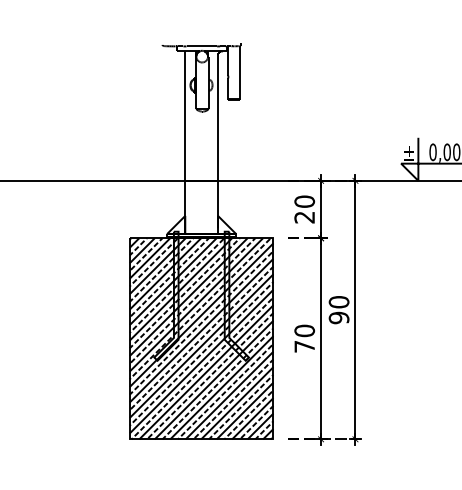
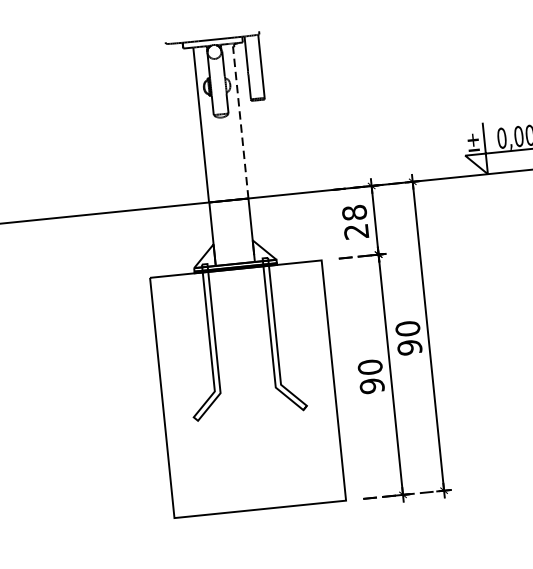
line: (218, 117) -> (241, 122), solid -> dashed
text: (304, 201) -> (354, 212), 20 -> 28
hatch: (201, 338) -> (247, 388), removed
text: (304, 346) -> (371, 385), 70 -> 90

